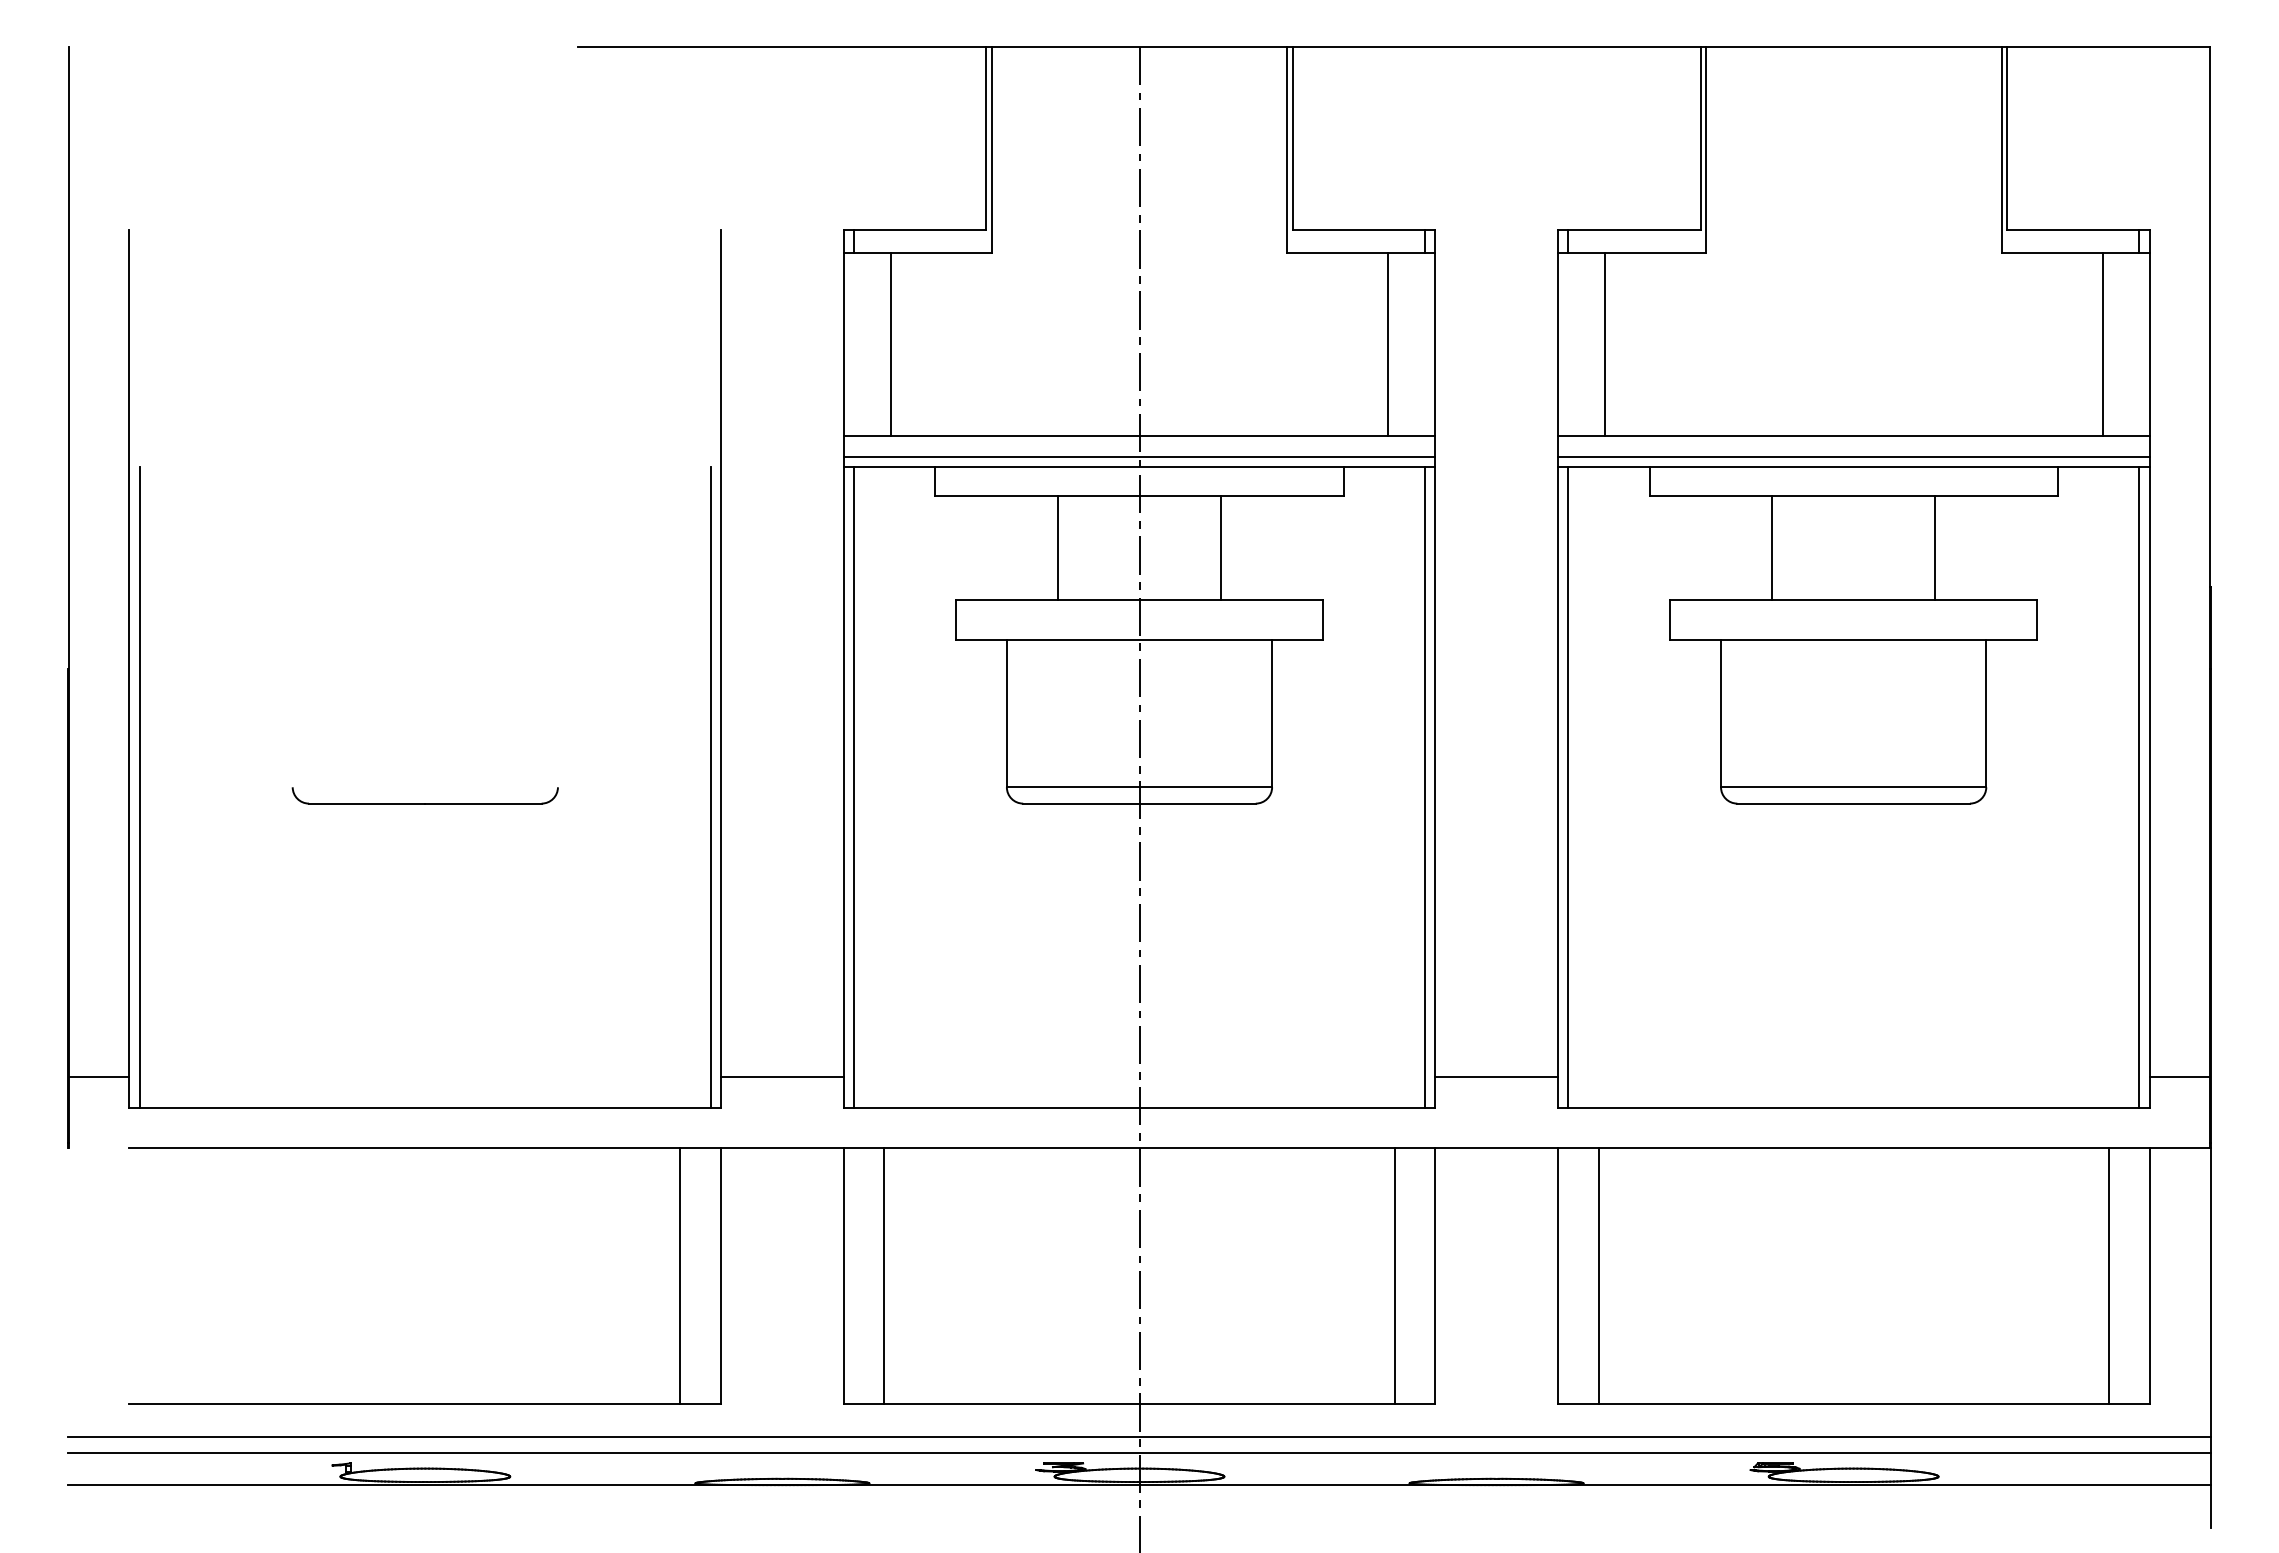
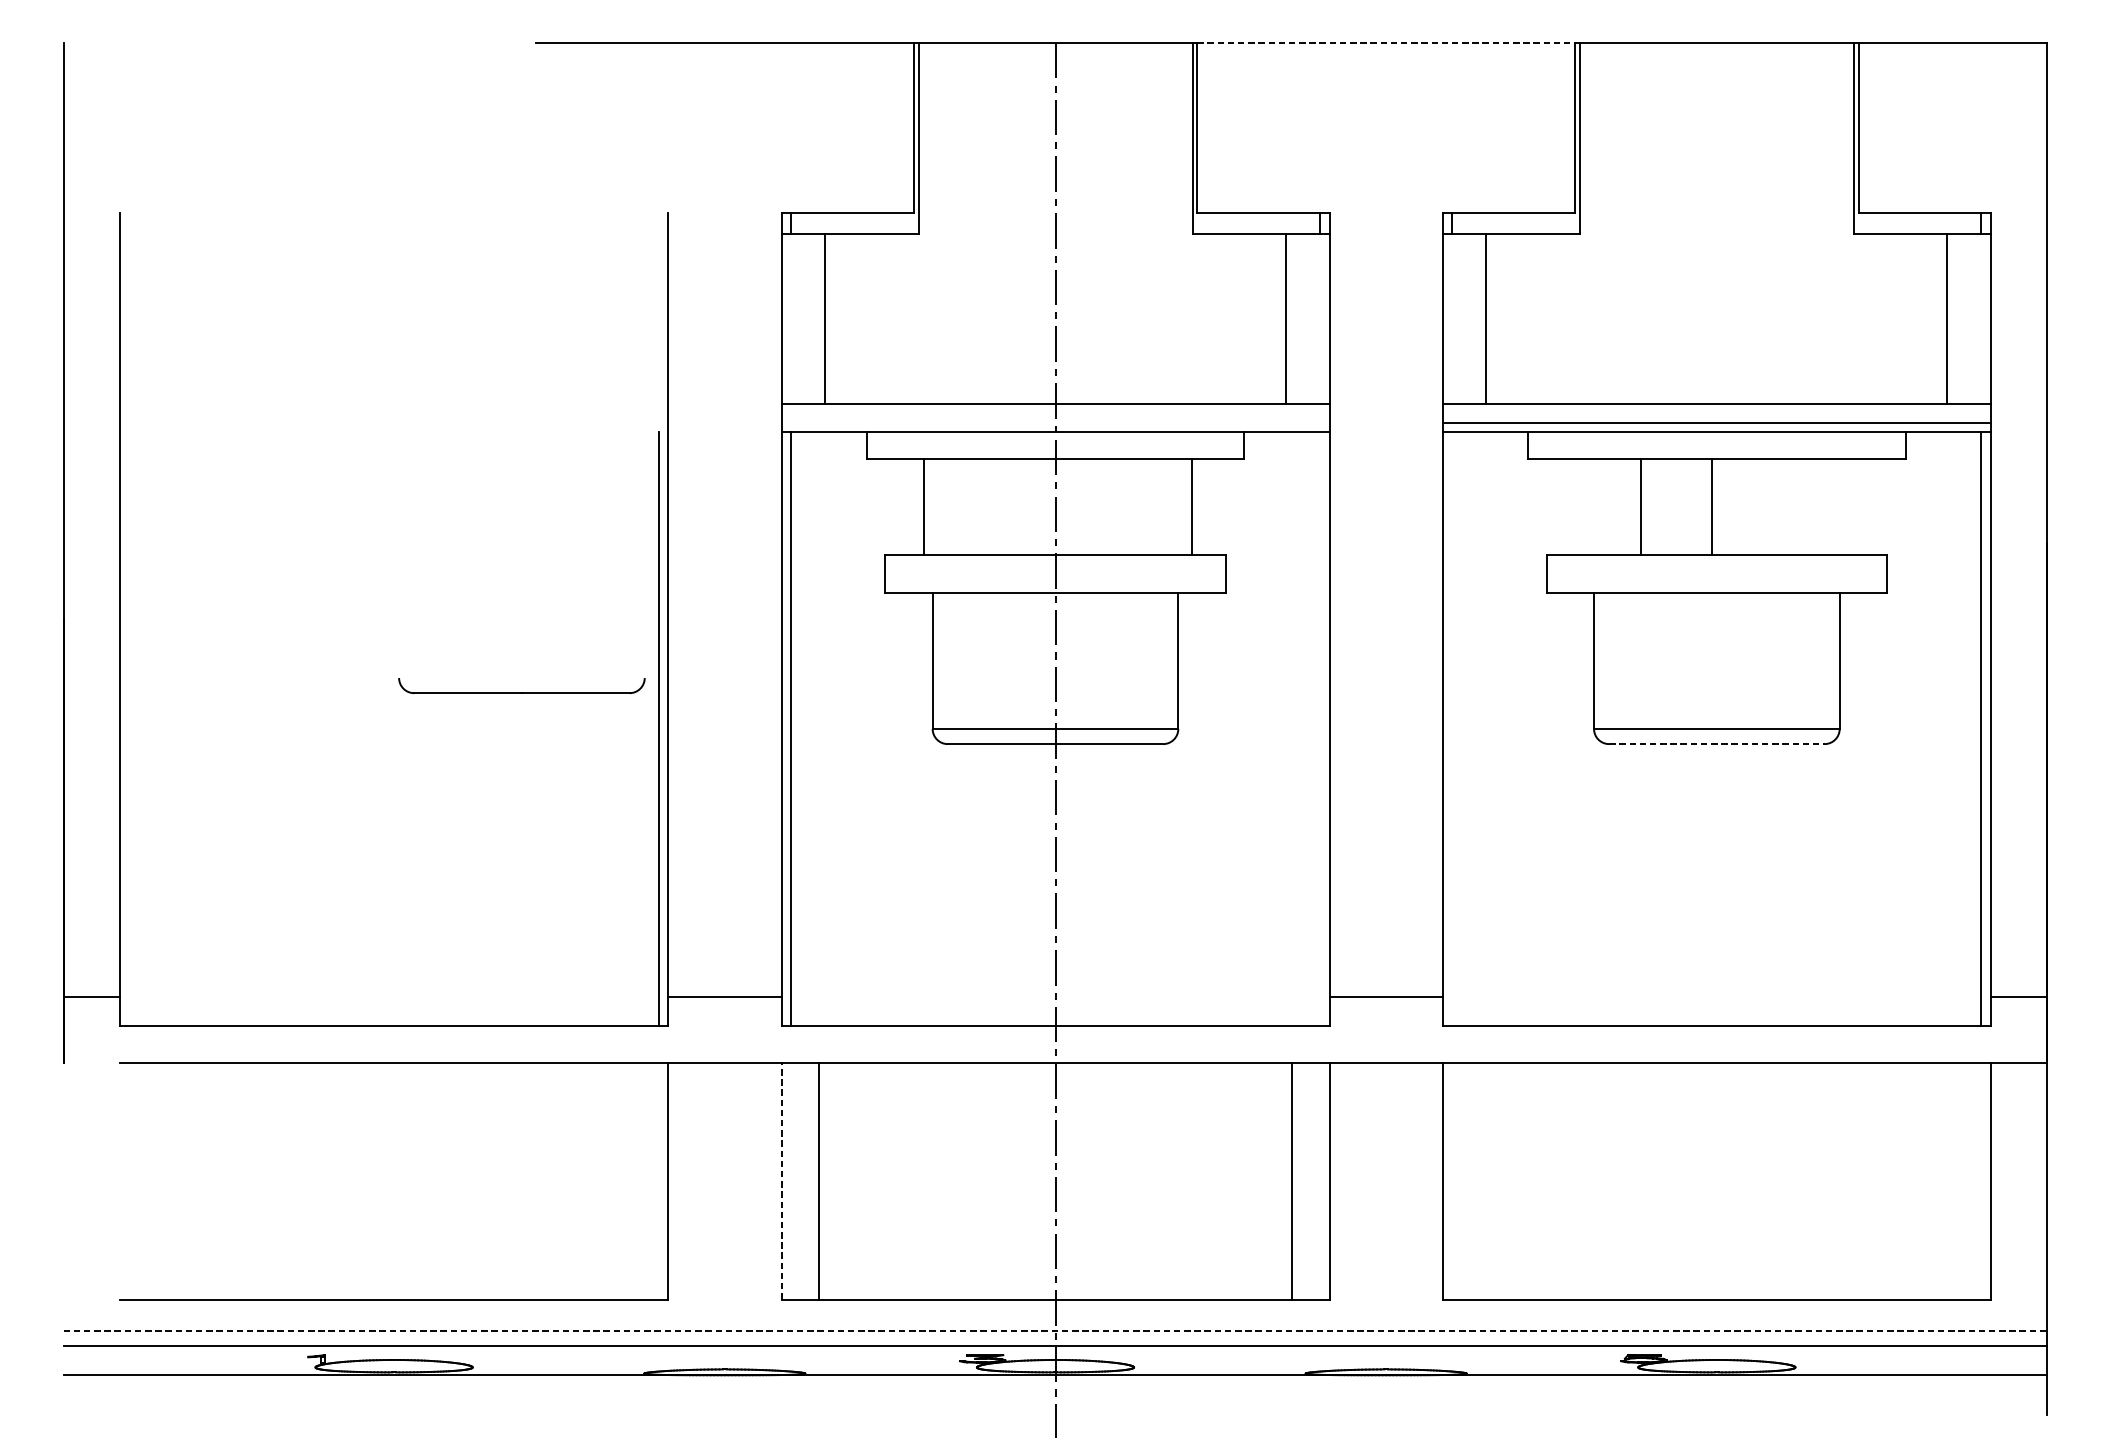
line: (1497, 46) -> (1387, 42), solid -> dashed
line: (1139, 456) -> (1055, 422), removed
line: (1057, 547) -> (923, 506), moved
line: (1221, 547) -> (1192, 506), moved
line: (1935, 547) -> (1712, 506), moved
line: (139, 786) -> (129, 728), removed
line: (1425, 786) -> (1320, 728), removed
line: (1567, 786) -> (1451, 728), removed
part: (424, 803) -> (521, 693), moved
line: (1854, 803) -> (1717, 744), solid -> dashed
line: (680, 1275) -> (630, 1181), removed
line: (843, 1275) -> (781, 1181), solid -> dashed
line: (1598, 1275) -> (1480, 1181), removed
line: (2108, 1275) -> (1952, 1181), removed
line: (1139, 1437) -> (1055, 1331), solid -> dashed

